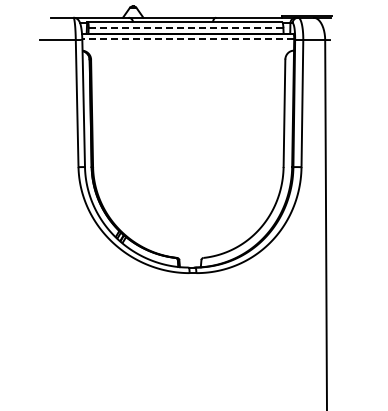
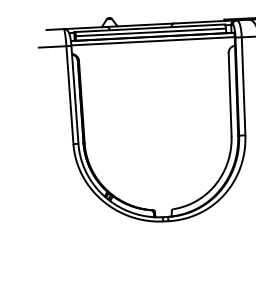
line: (185, 27) -> (150, 32), dashed -> solid
line: (188, 39) -> (153, 41), dashed -> solid

